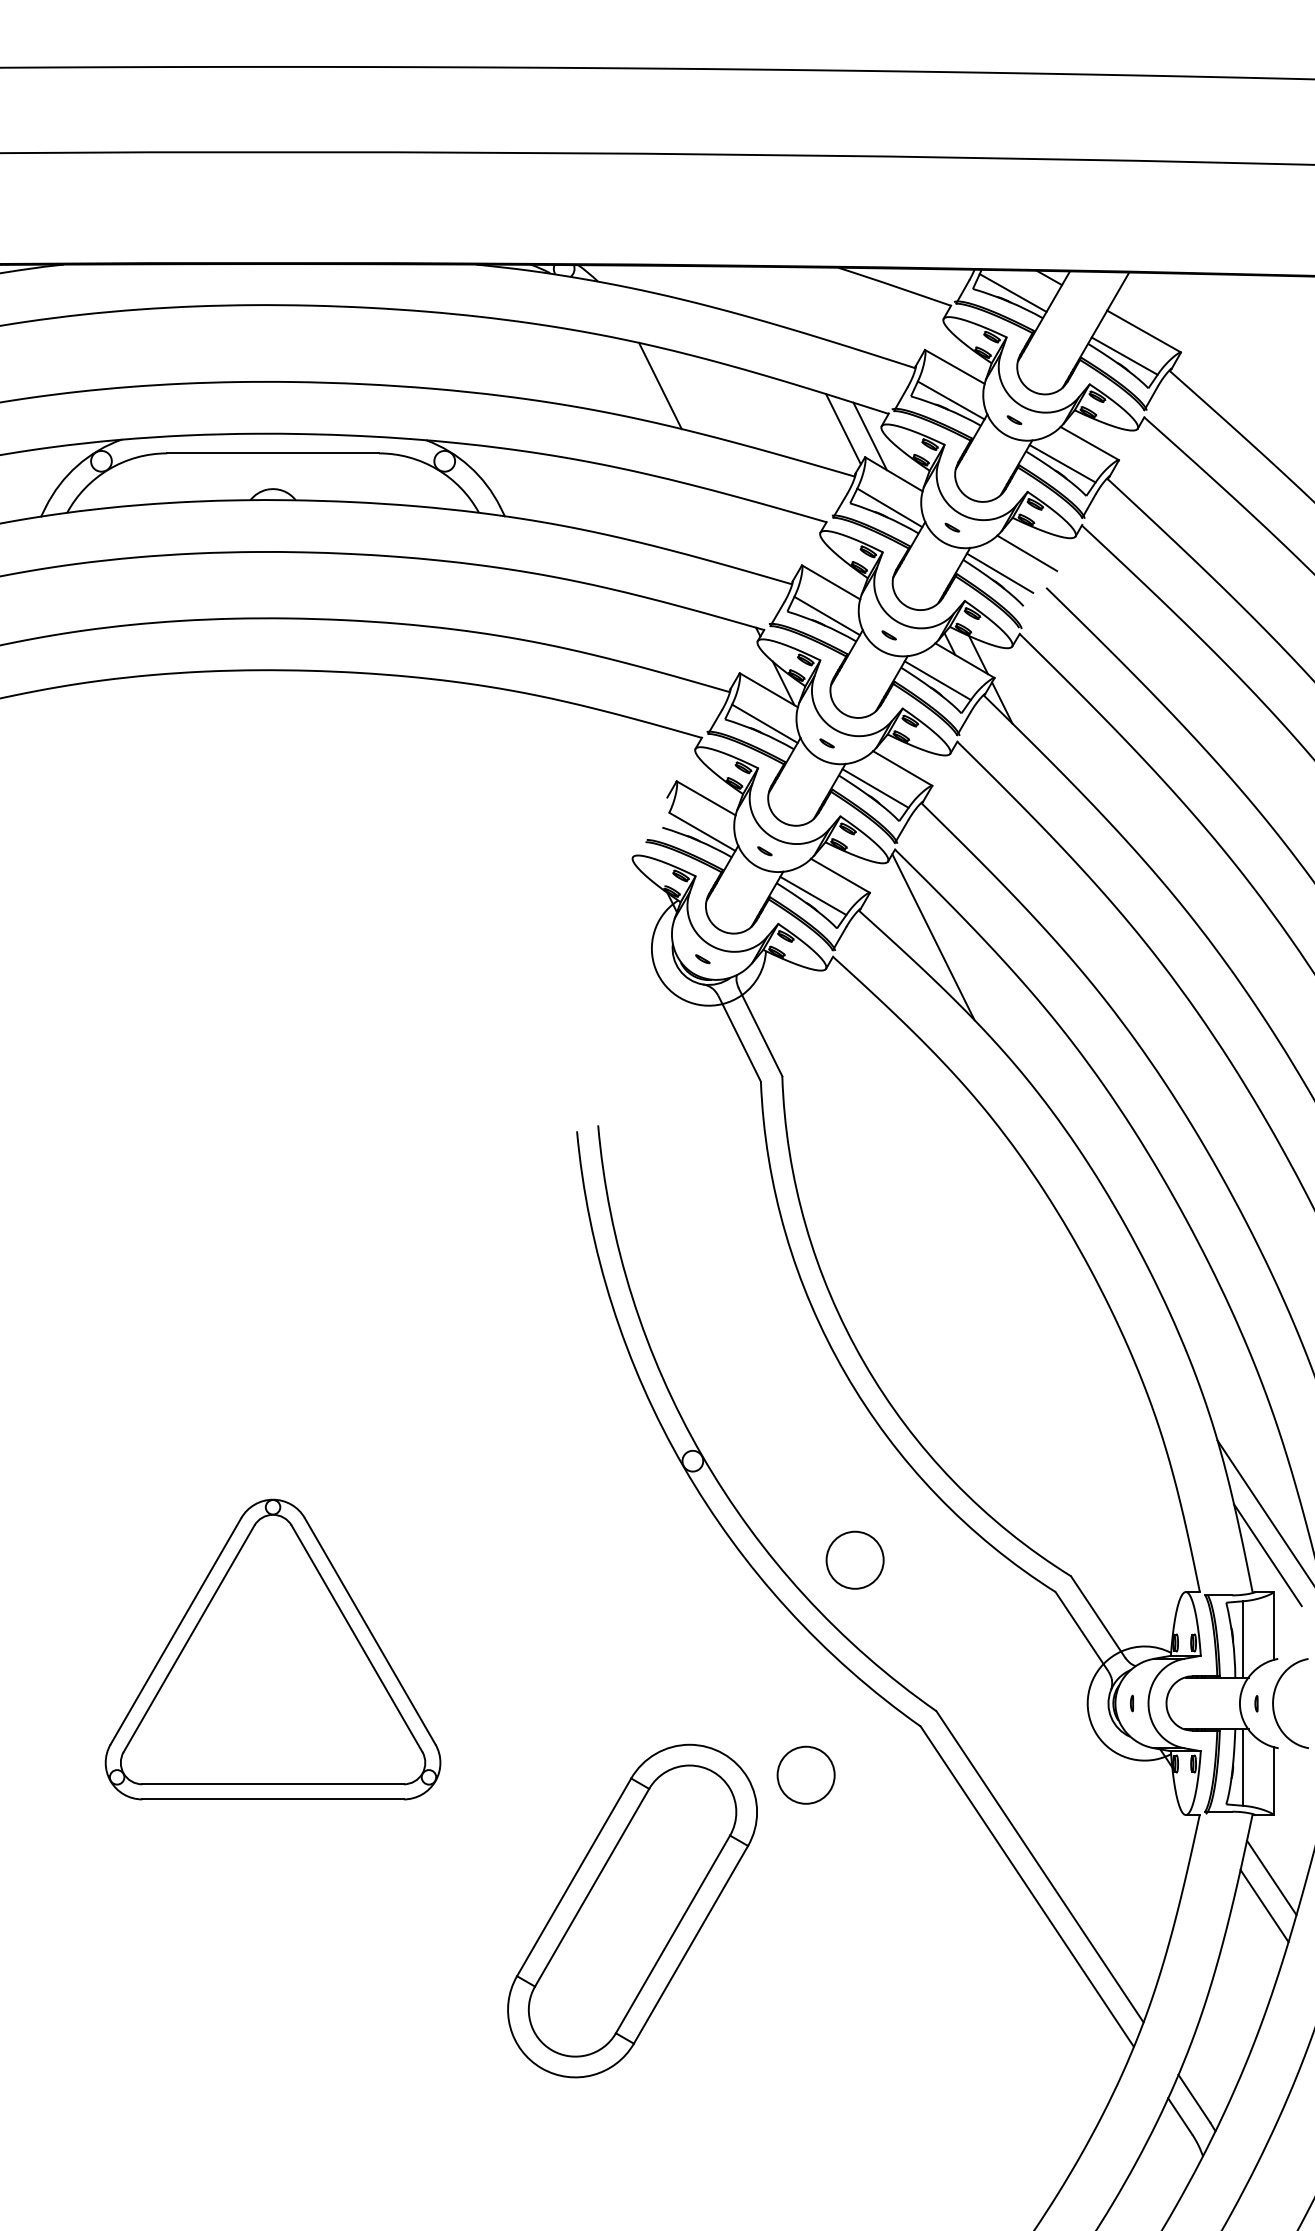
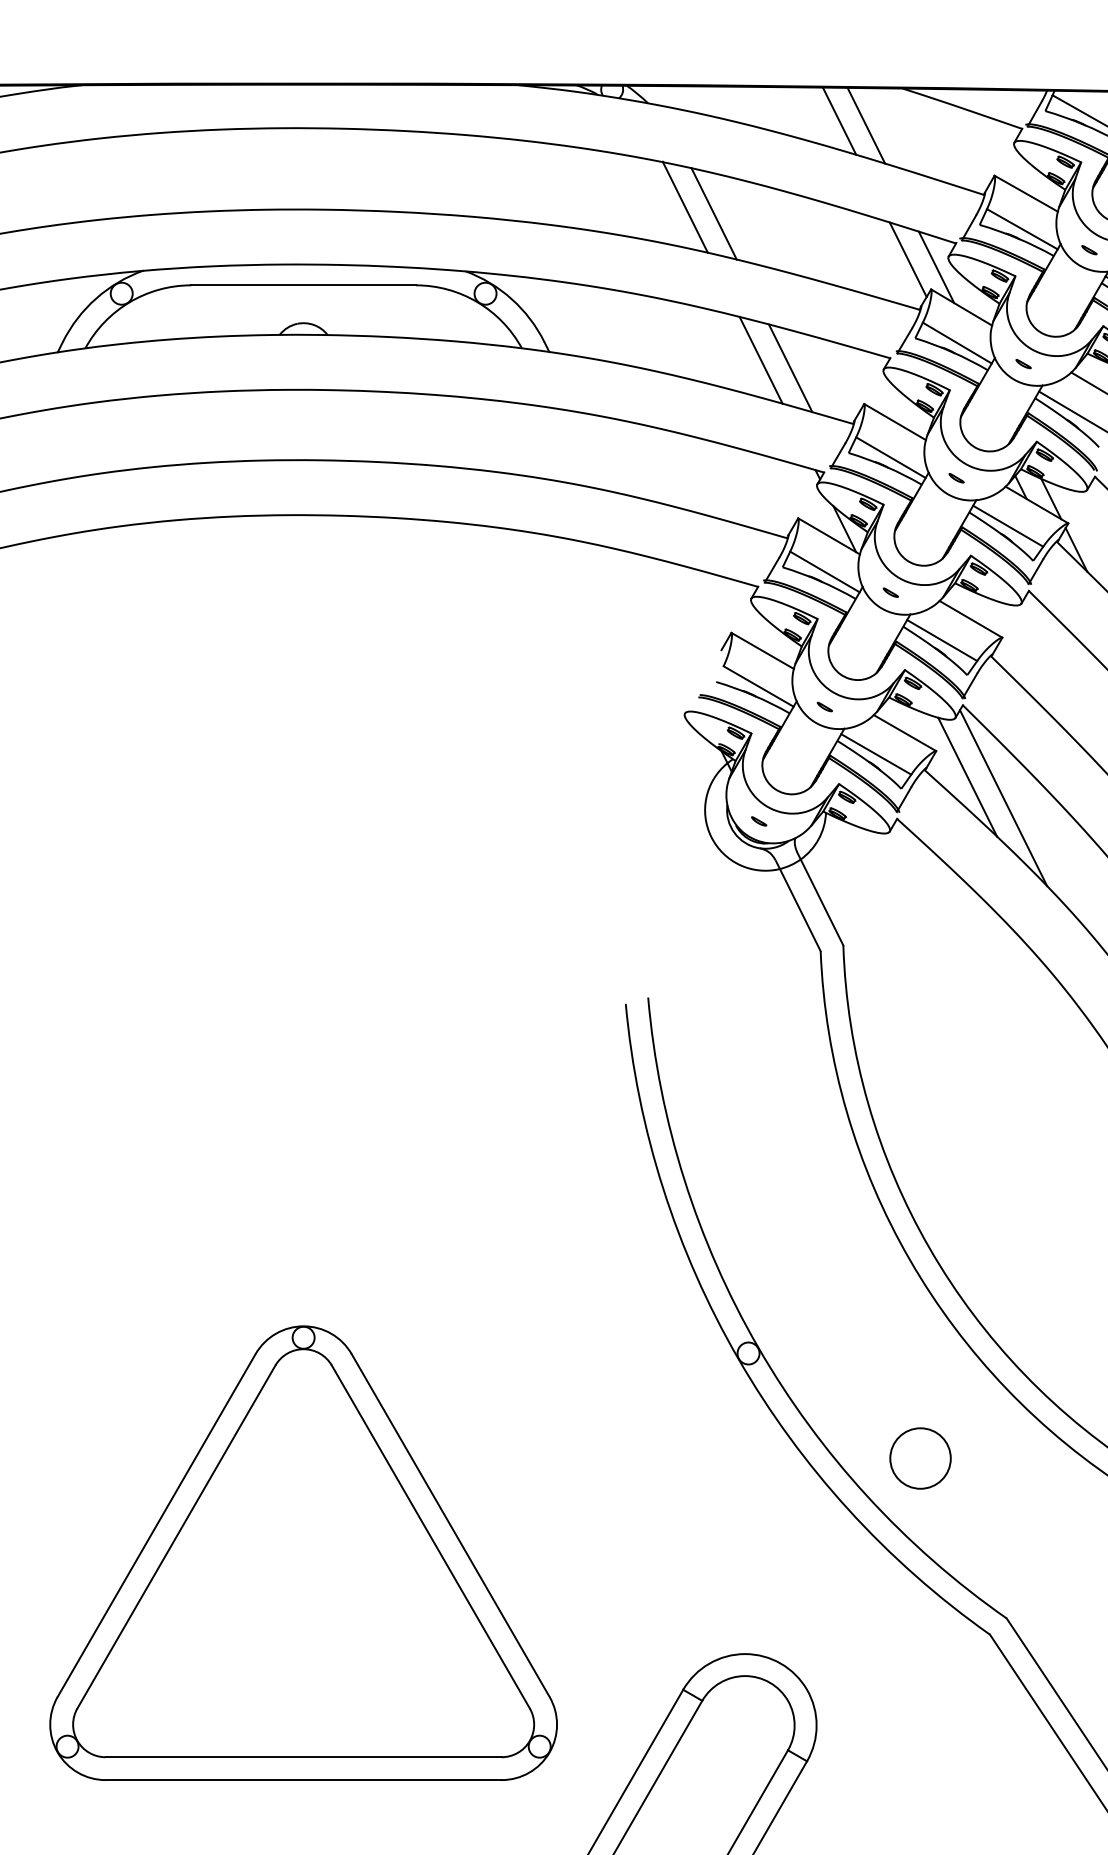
line: (778, 298) -> (839, 121), added
line: (803, 302) -> (865, 125), added
line: (632, 379) -> (684, 207), added
line: (704, 524) -> (760, 360), added
line: (732, 531) -> (790, 368), added
line: (899, 917) -> (967, 777), added
part: (272, 1649) -> (303, 1553), size x1.43
circle: (805, 1774) -> (867, 1685), removed

